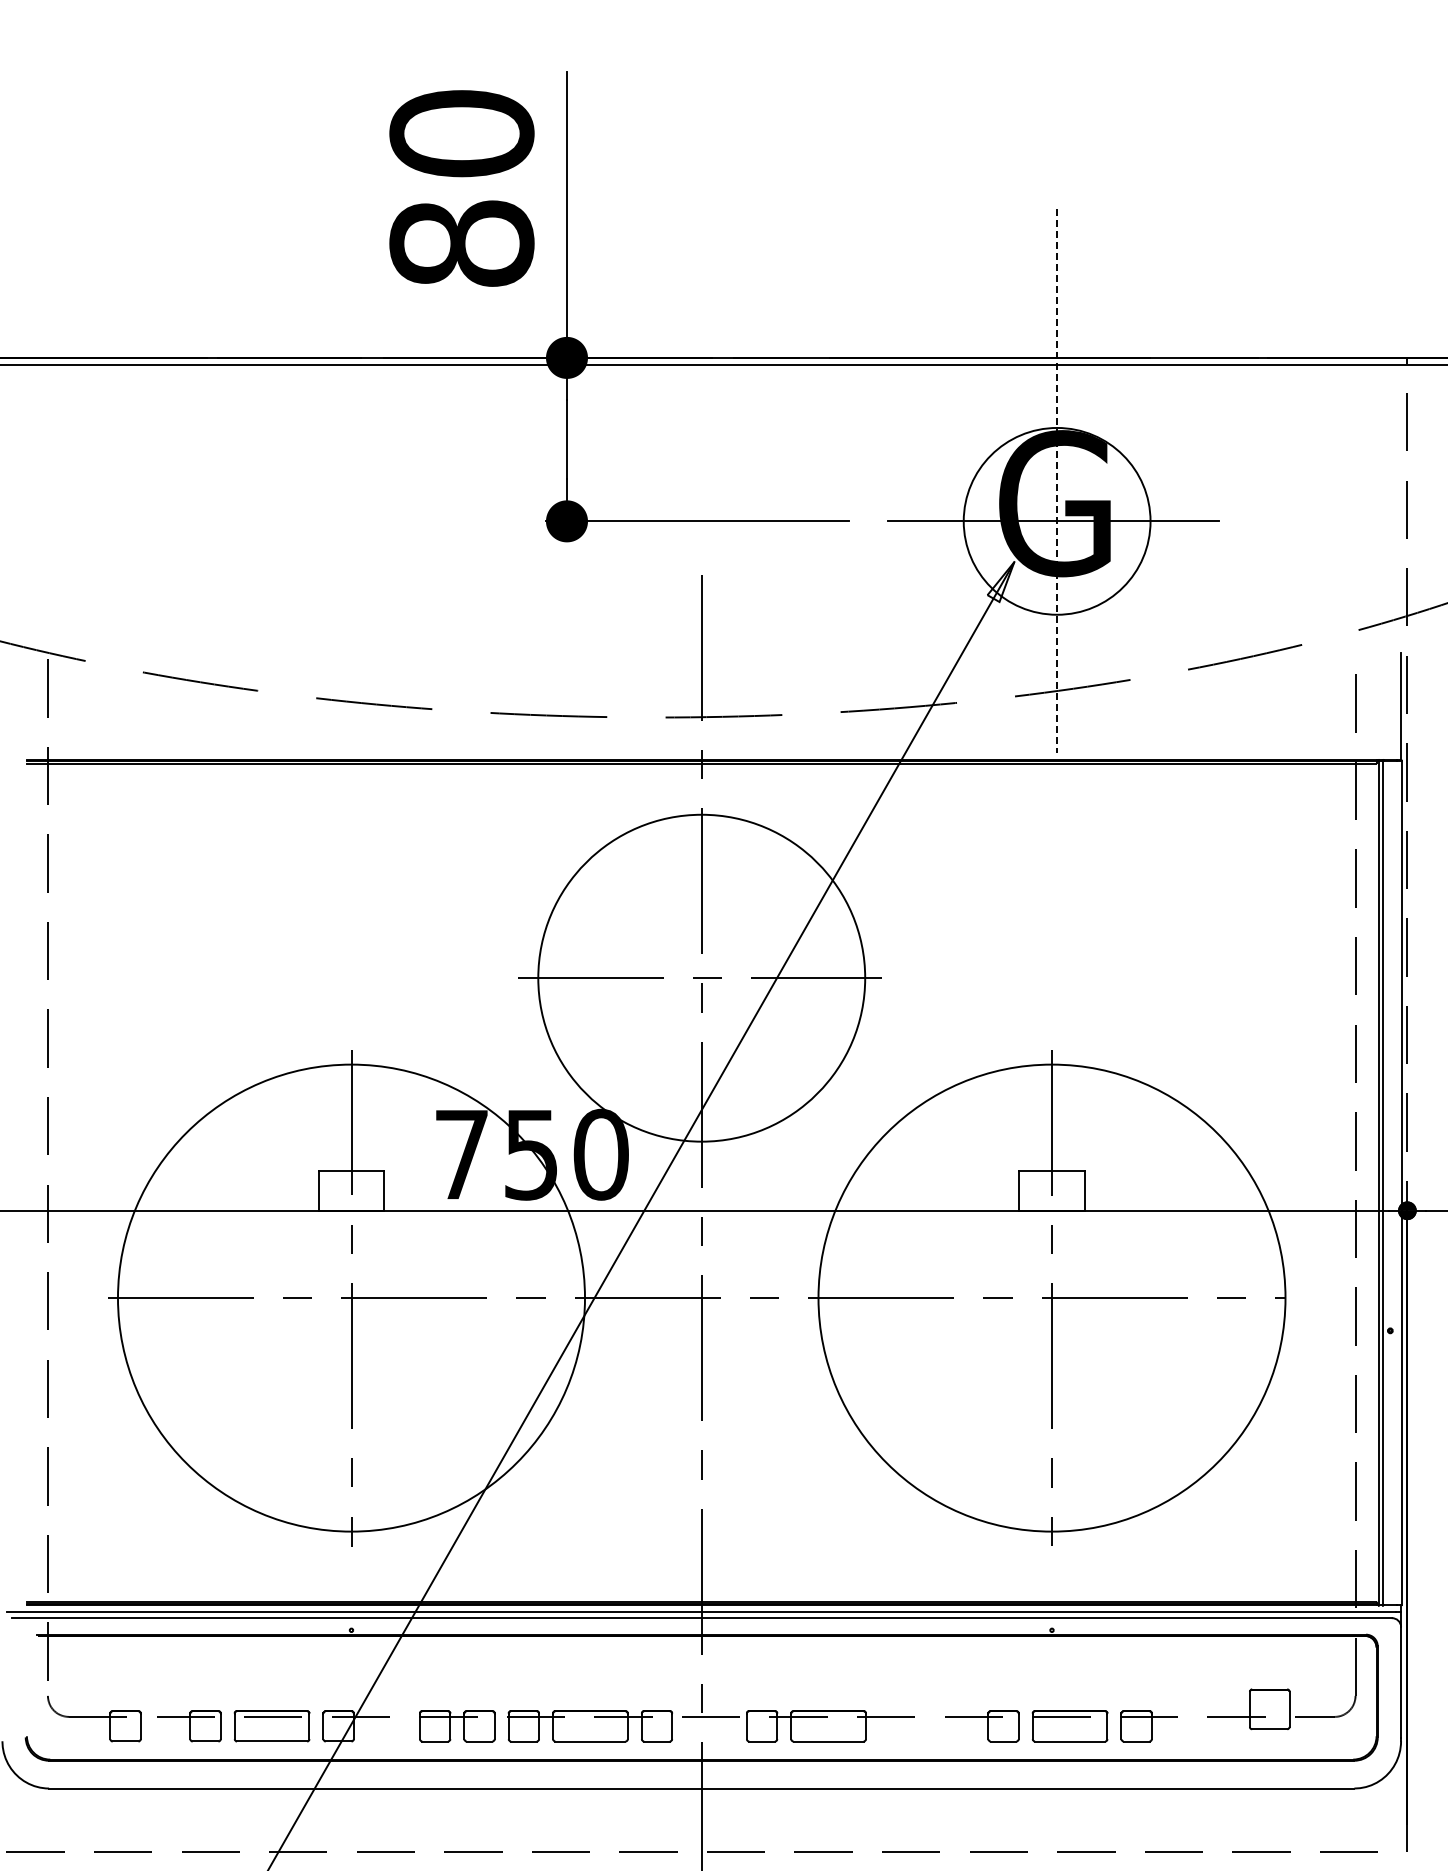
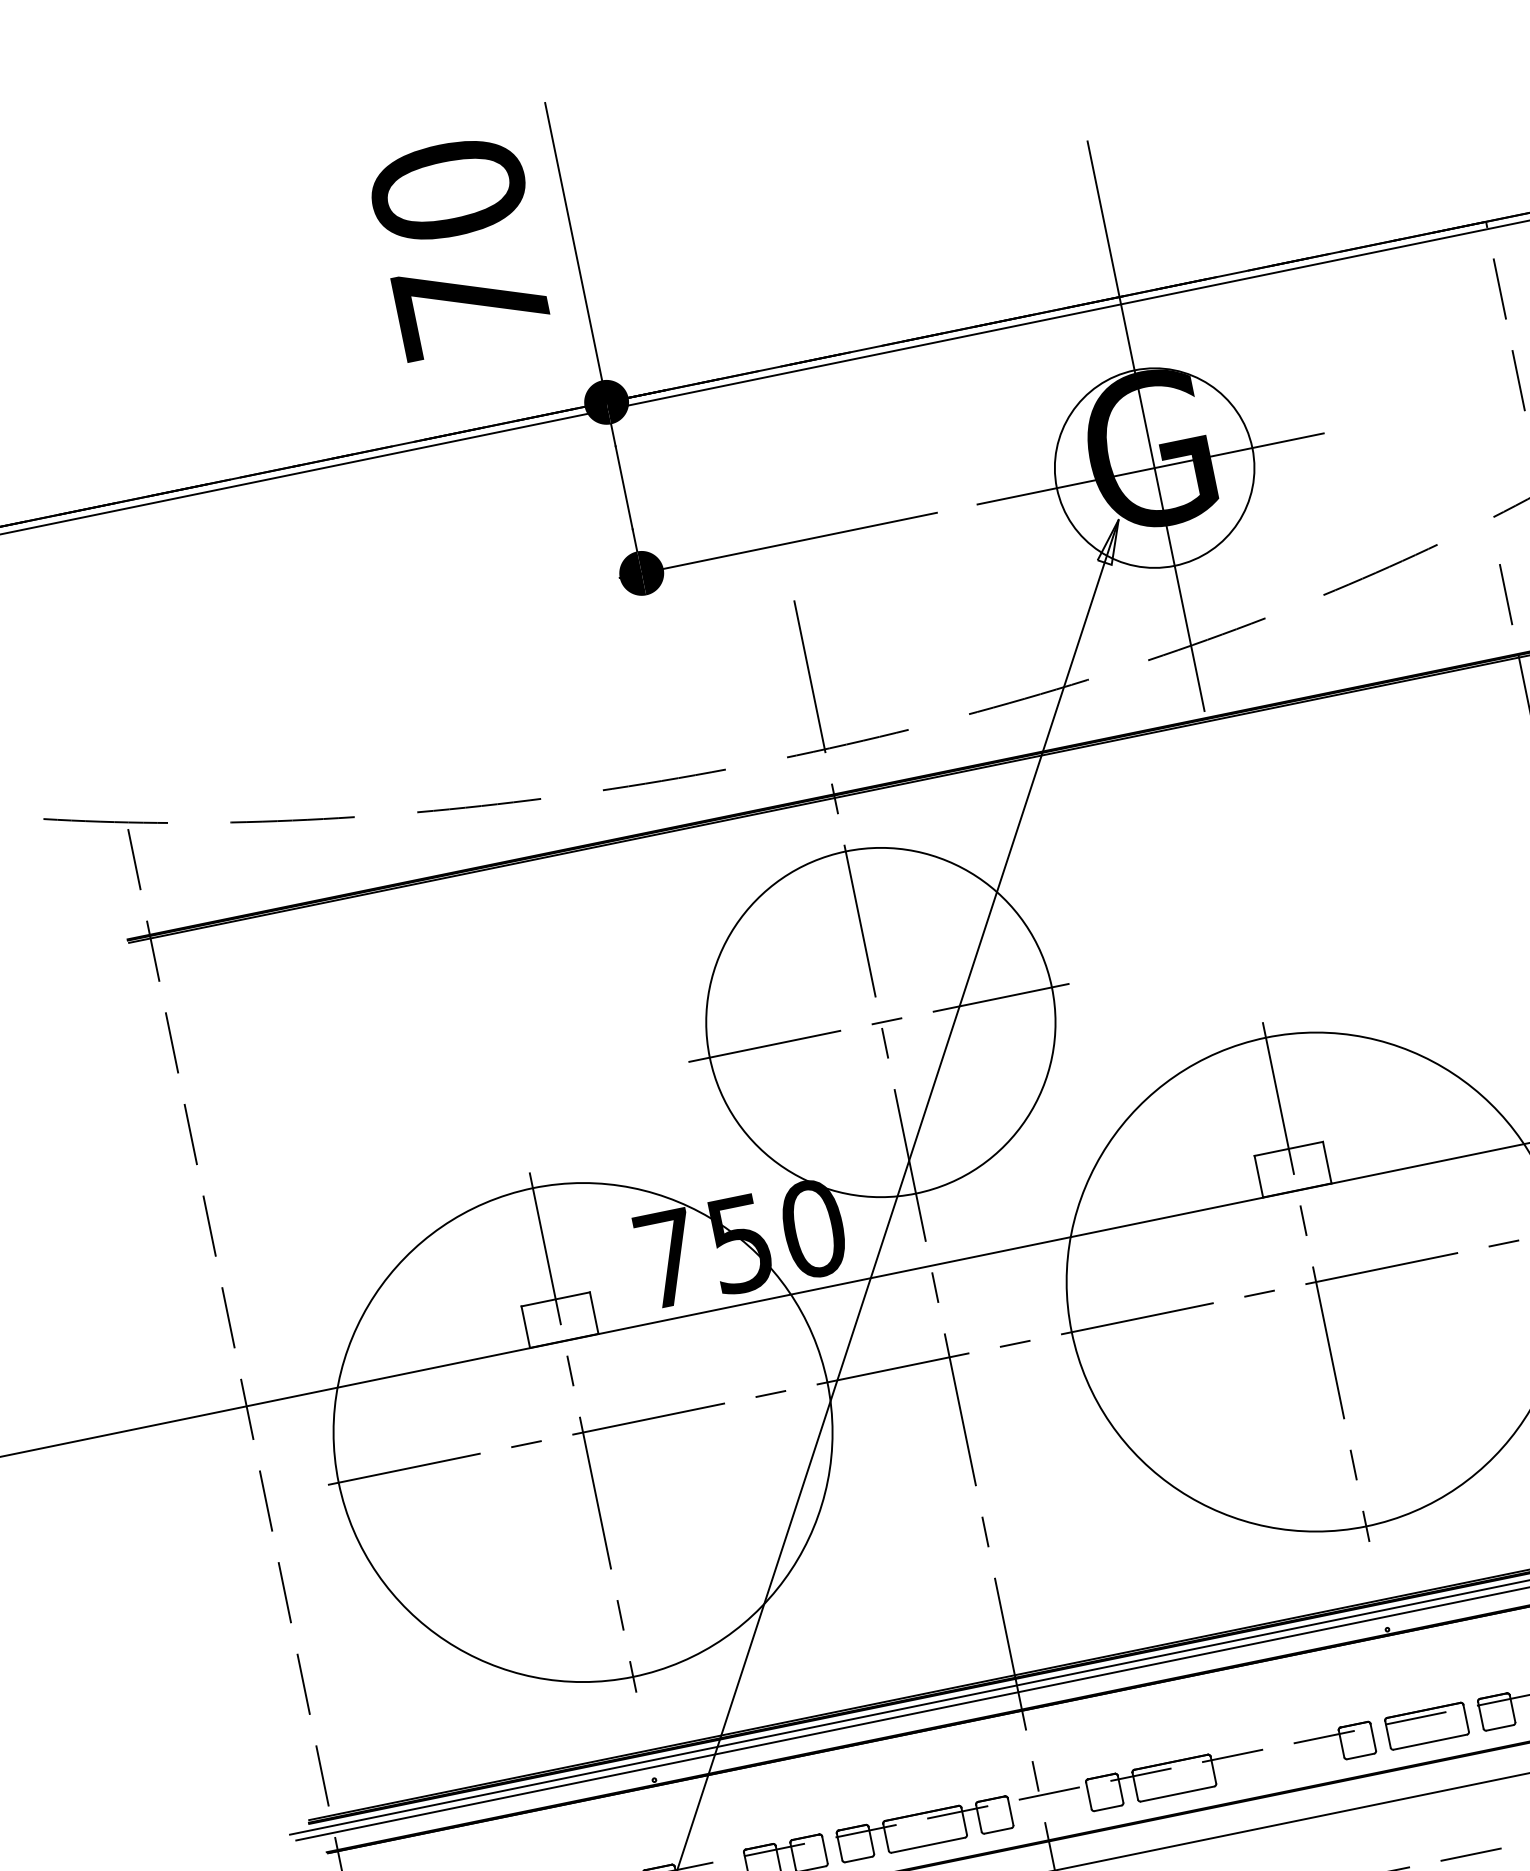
text: (461, 243) -> (471, 305), 80 -> 70
line: (1057, 481) -> (1146, 426), dashed -> solid

